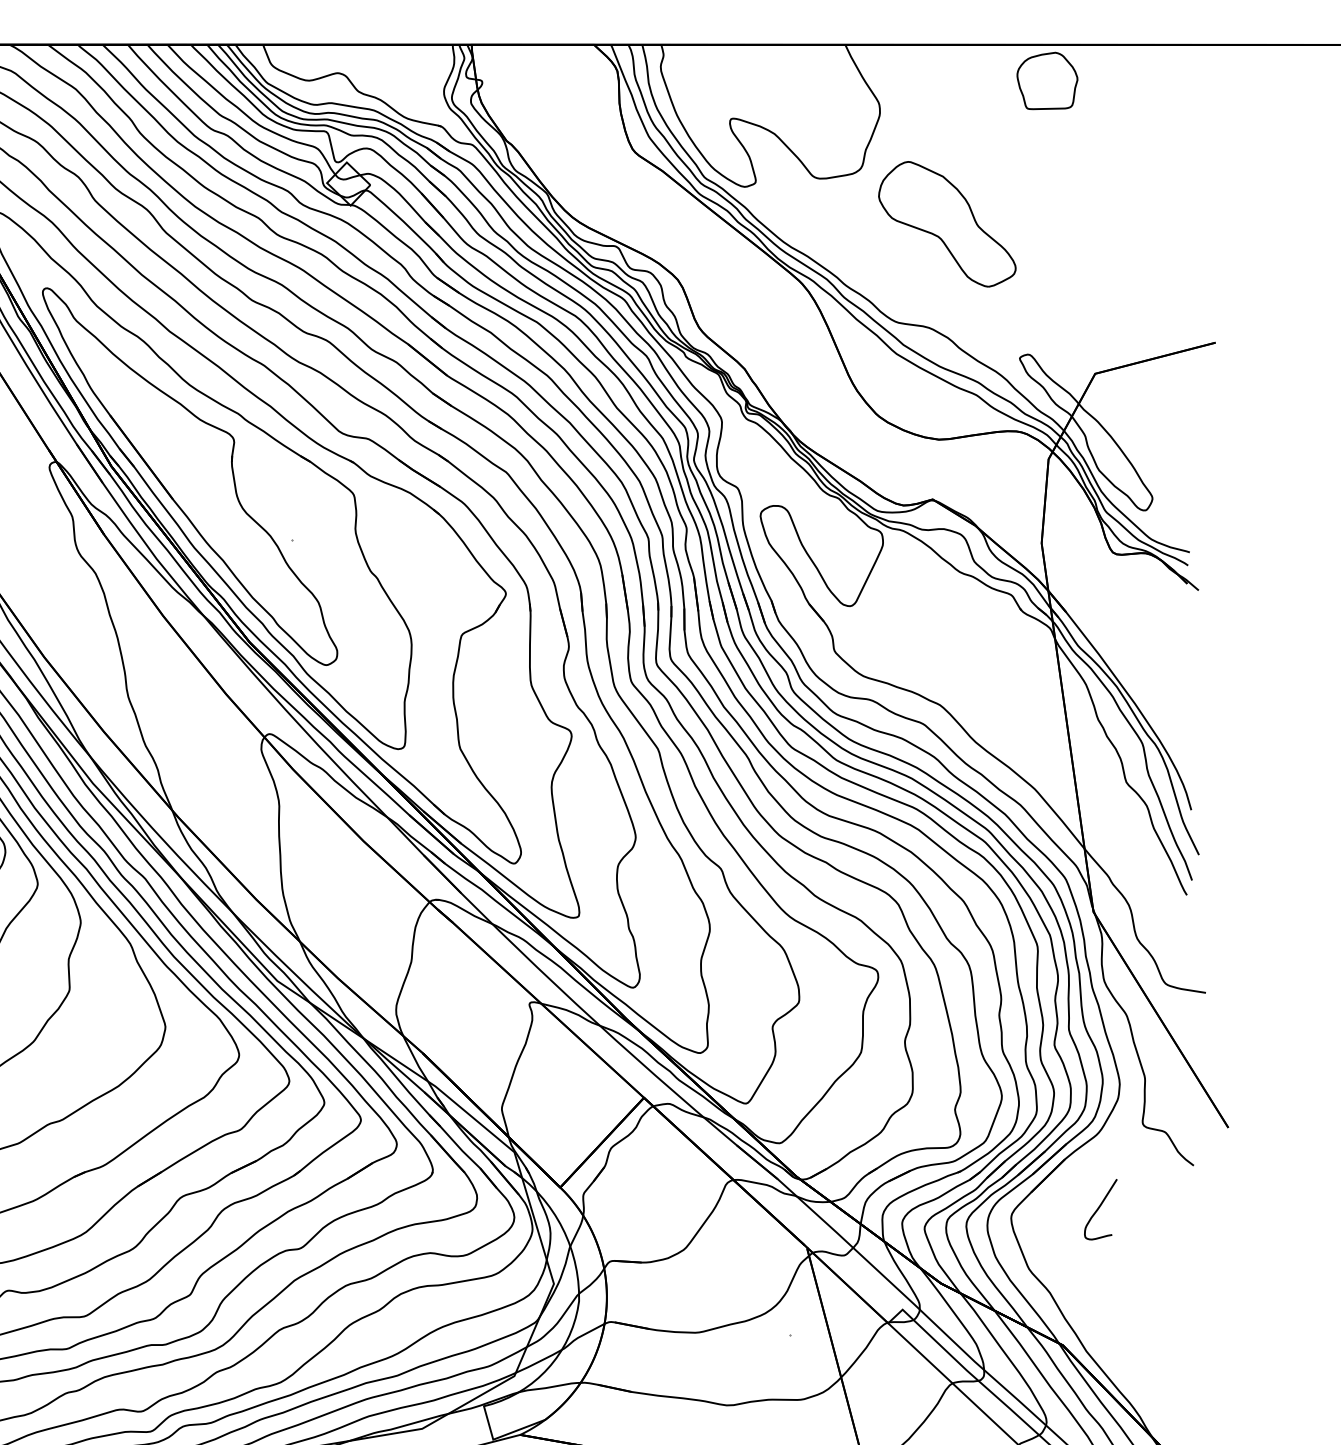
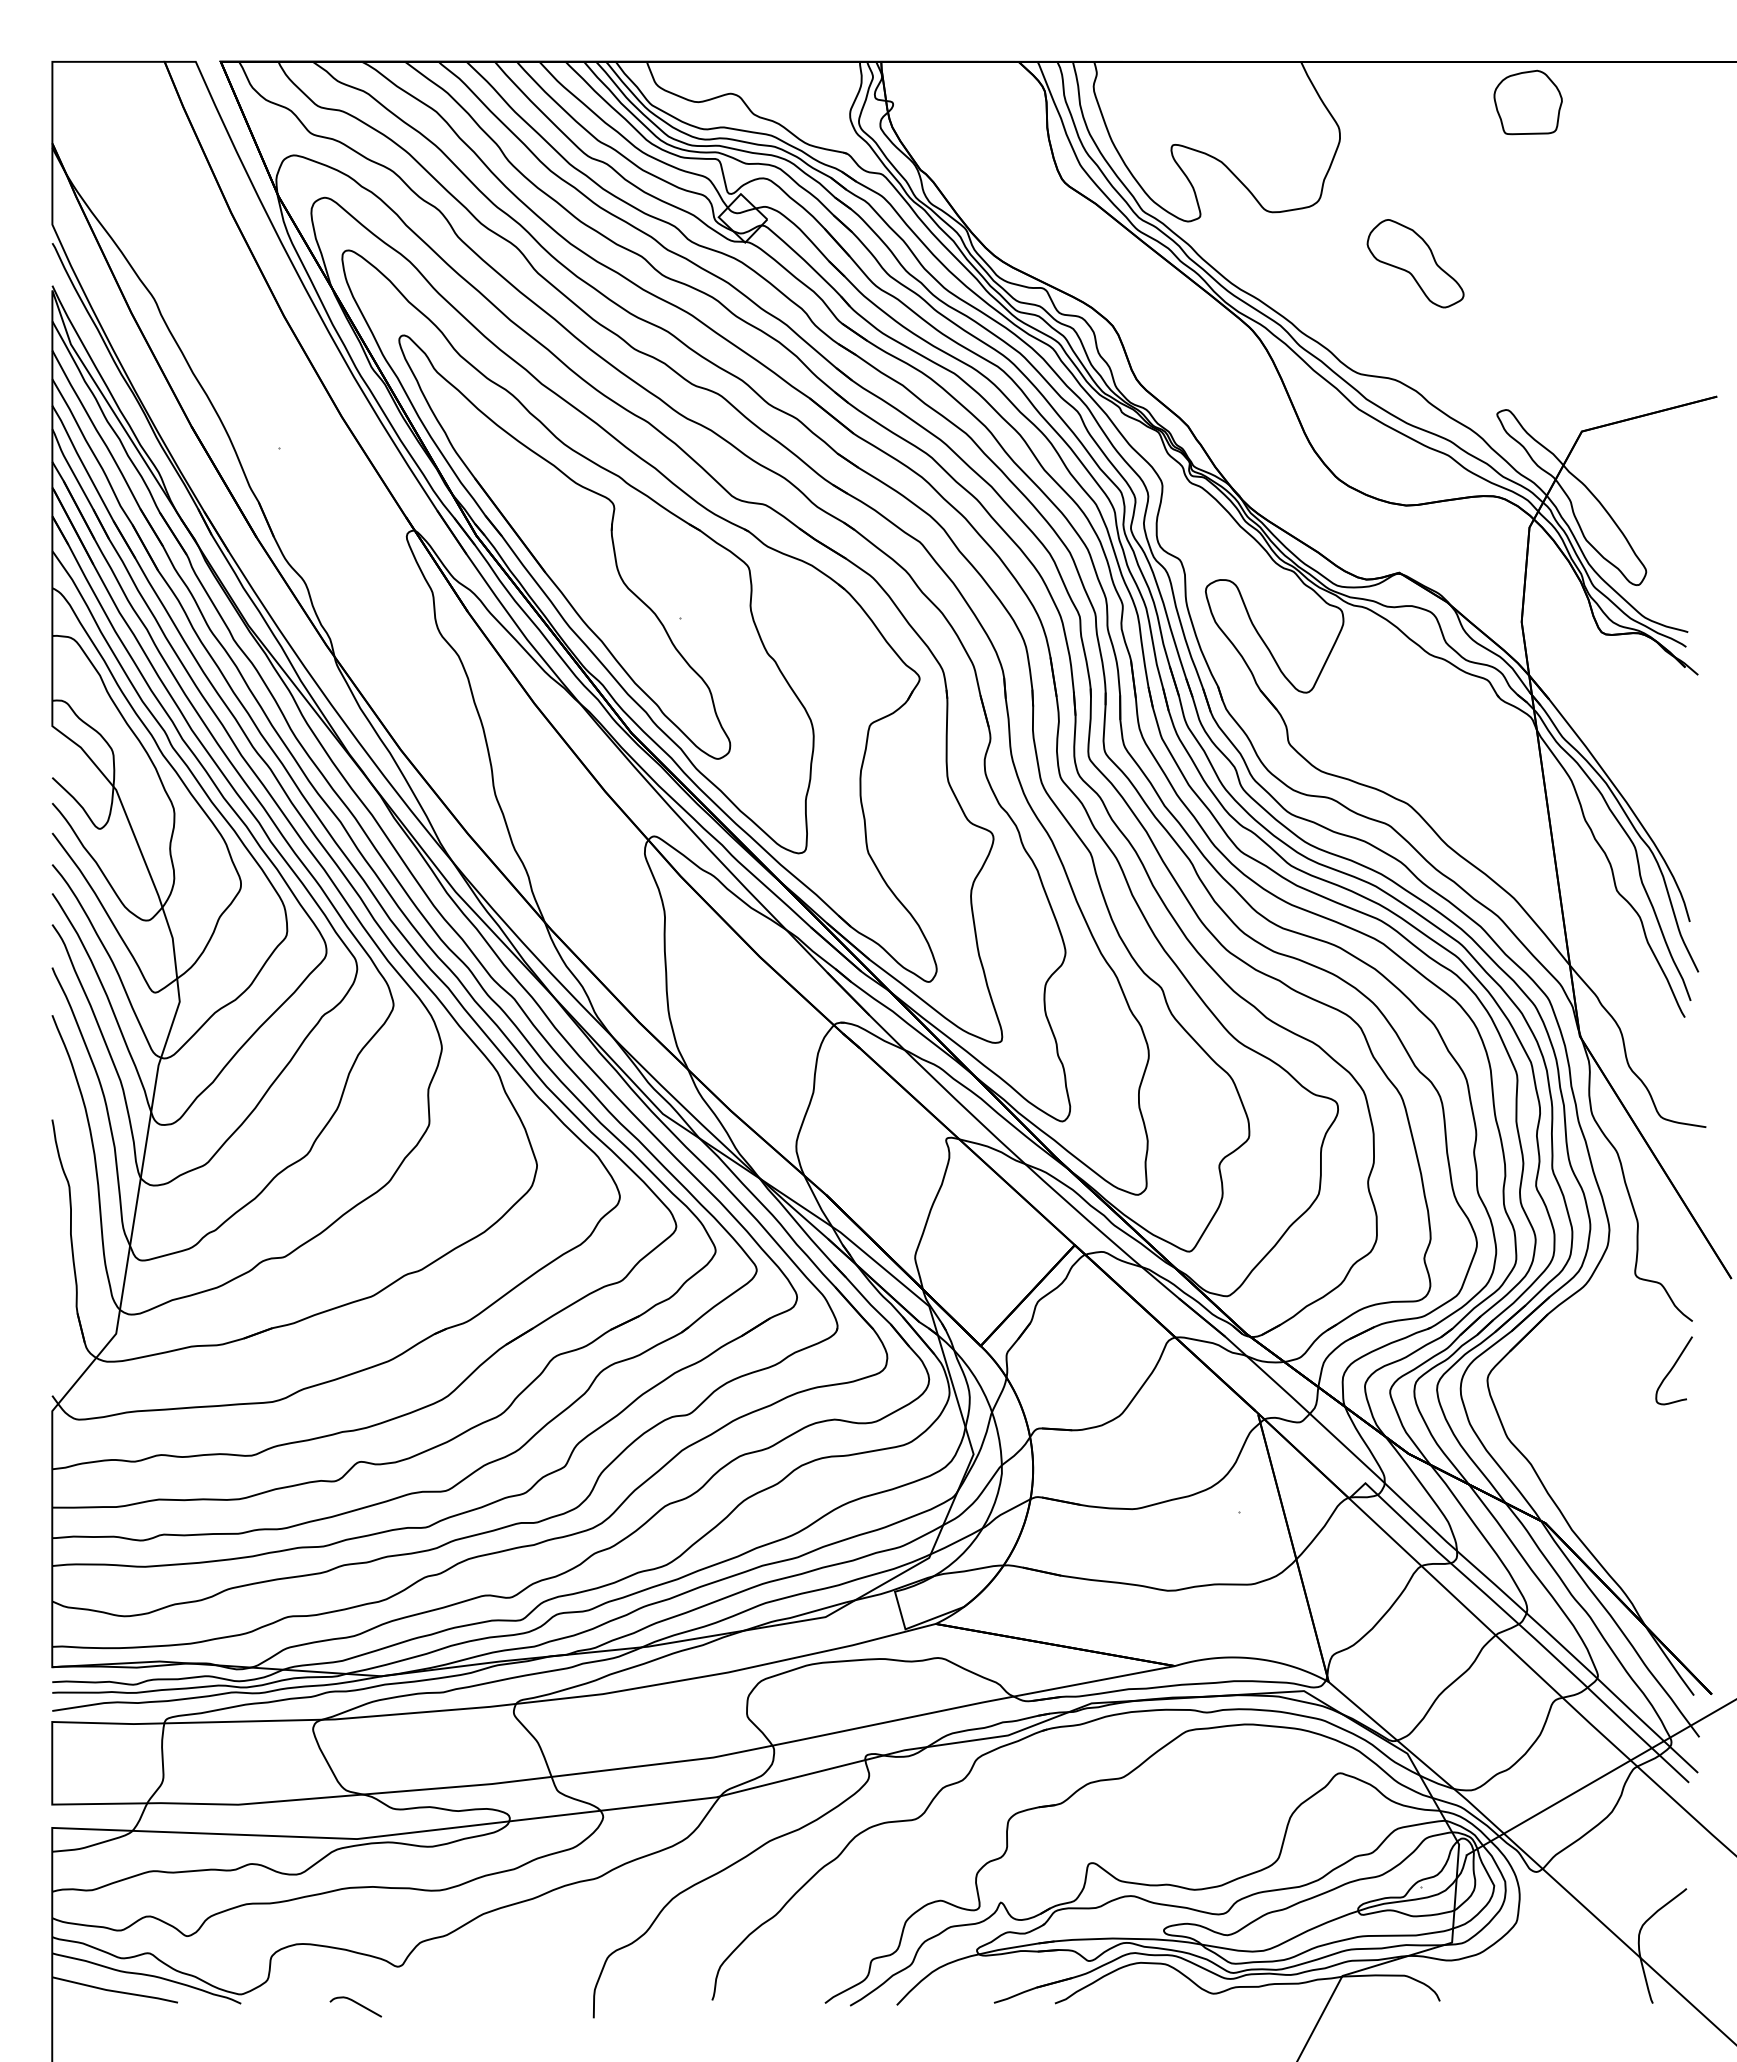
part: (947, 224) -> (1415, 263), size x0.62
curve: (1099, 1208) -> (1672, 1369), moved

